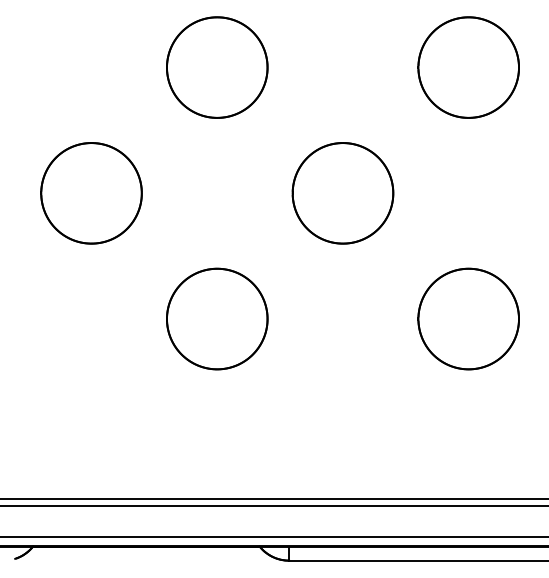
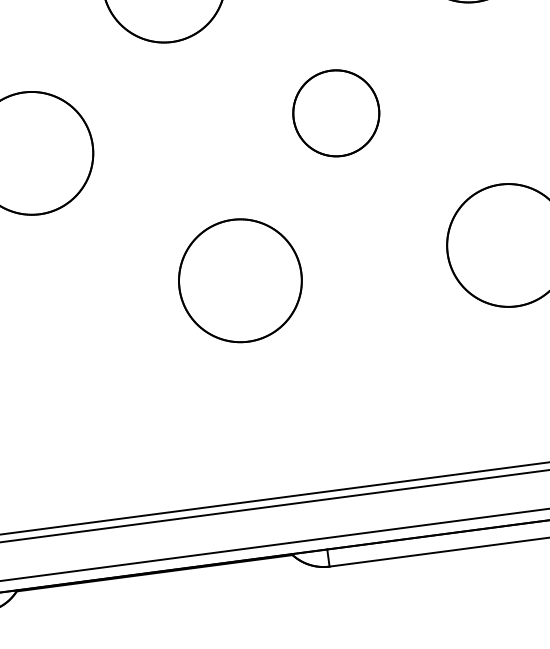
part: (342, 193) -> (335, 113), size x0.7
part: (217, 318) -> (240, 280), moved

